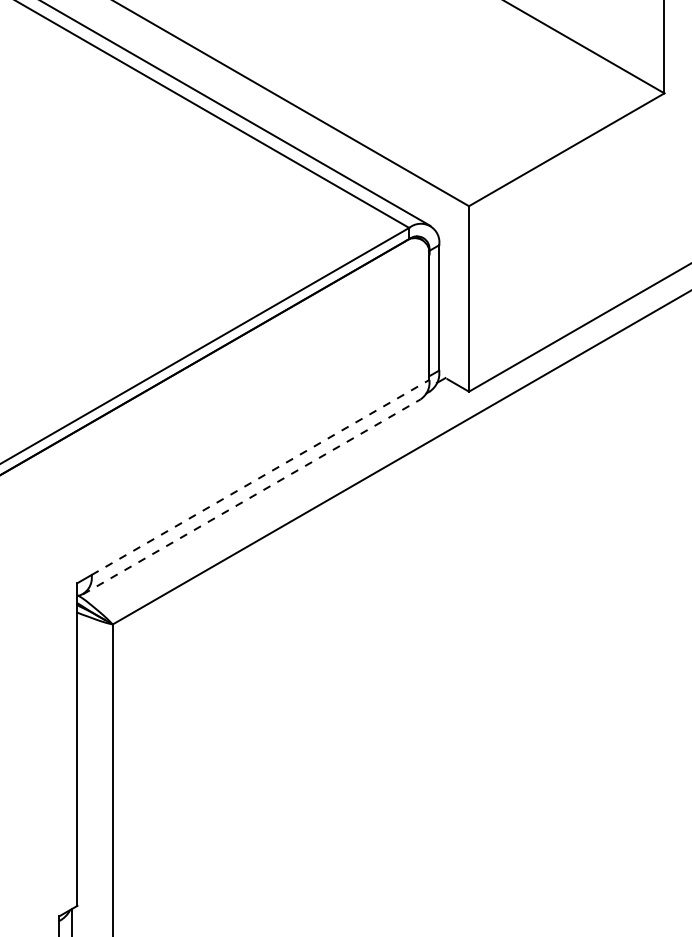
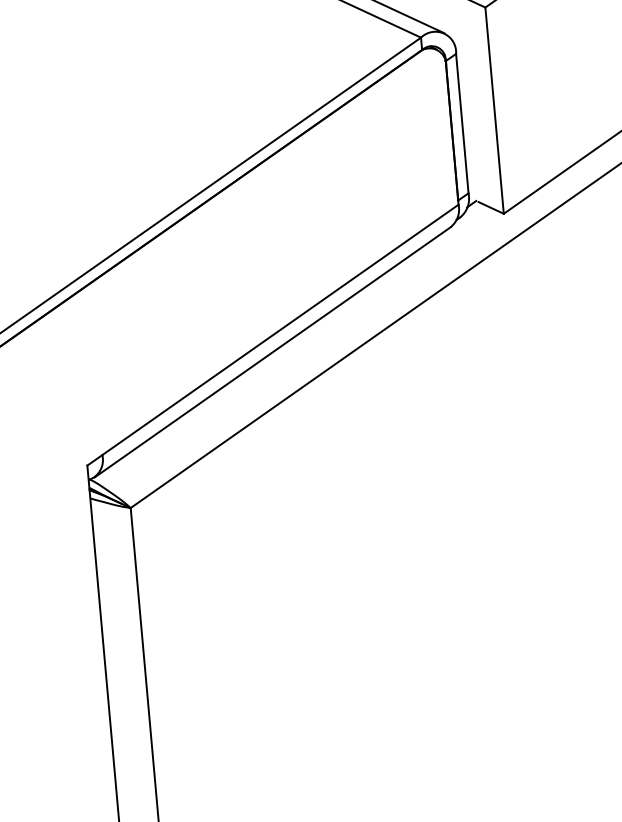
line: (260, 477) -> (280, 329), dashed -> solid
line: (252, 496) -> (273, 351), dashed -> solid

